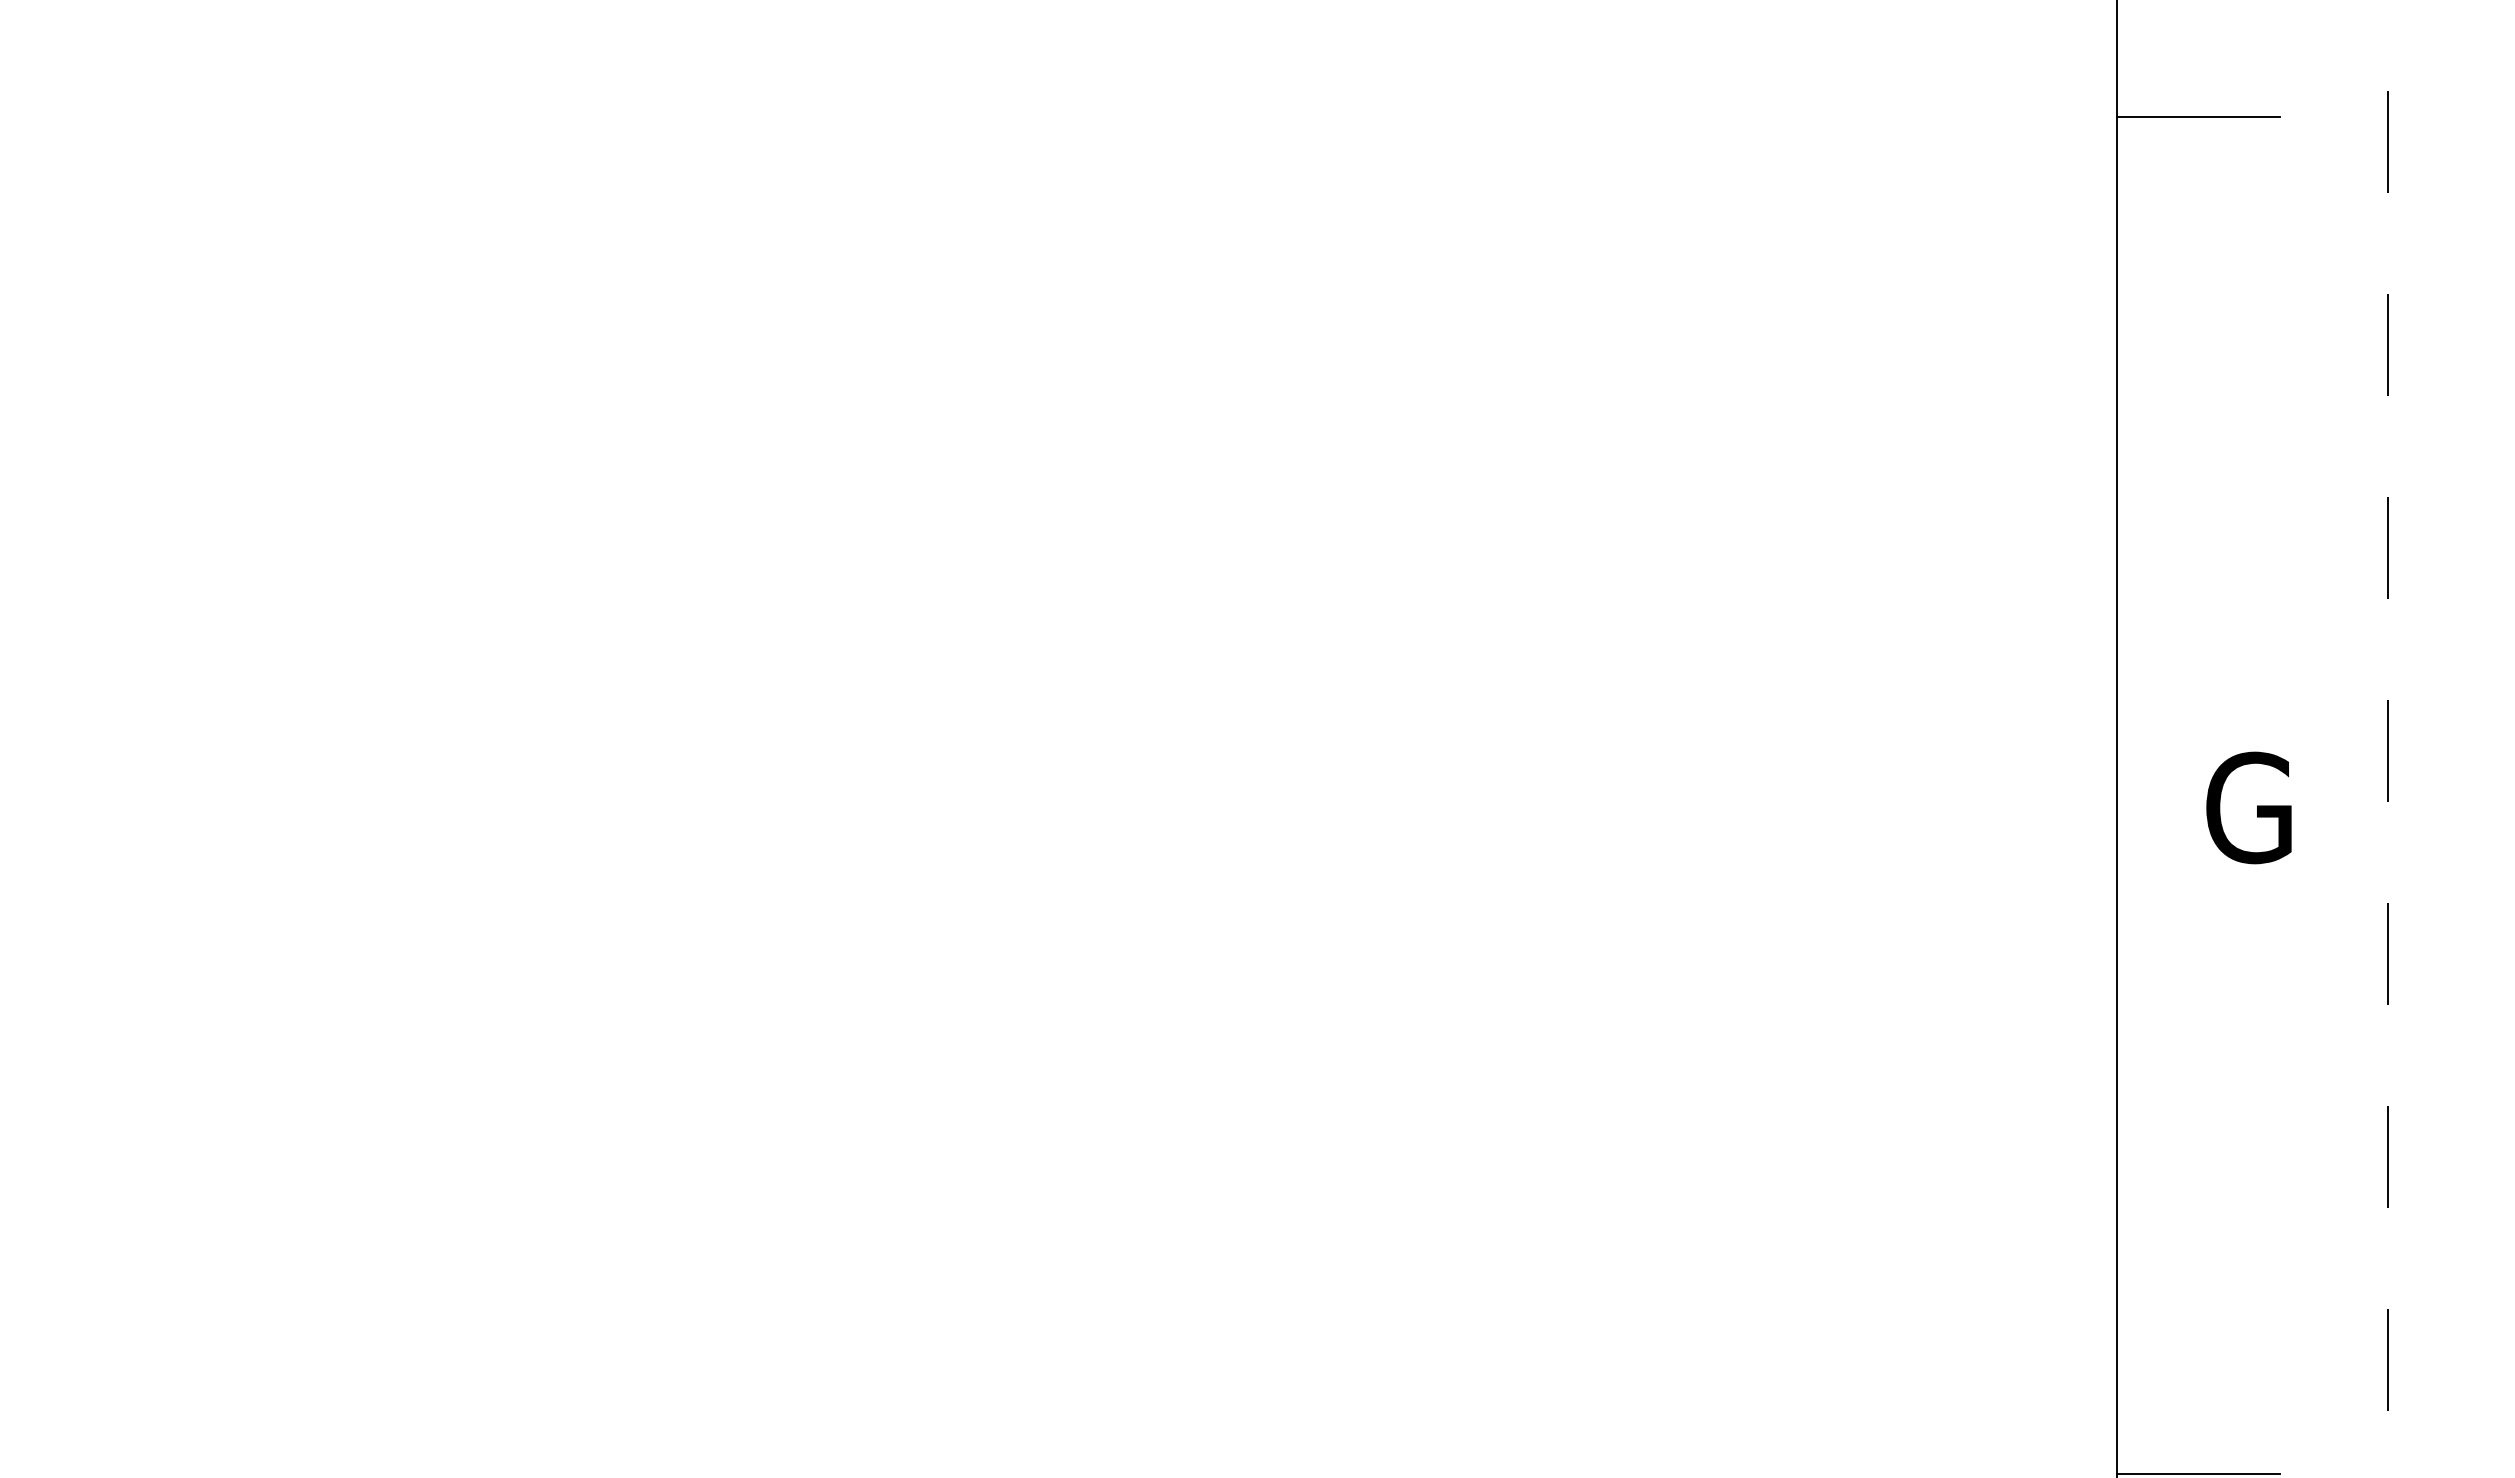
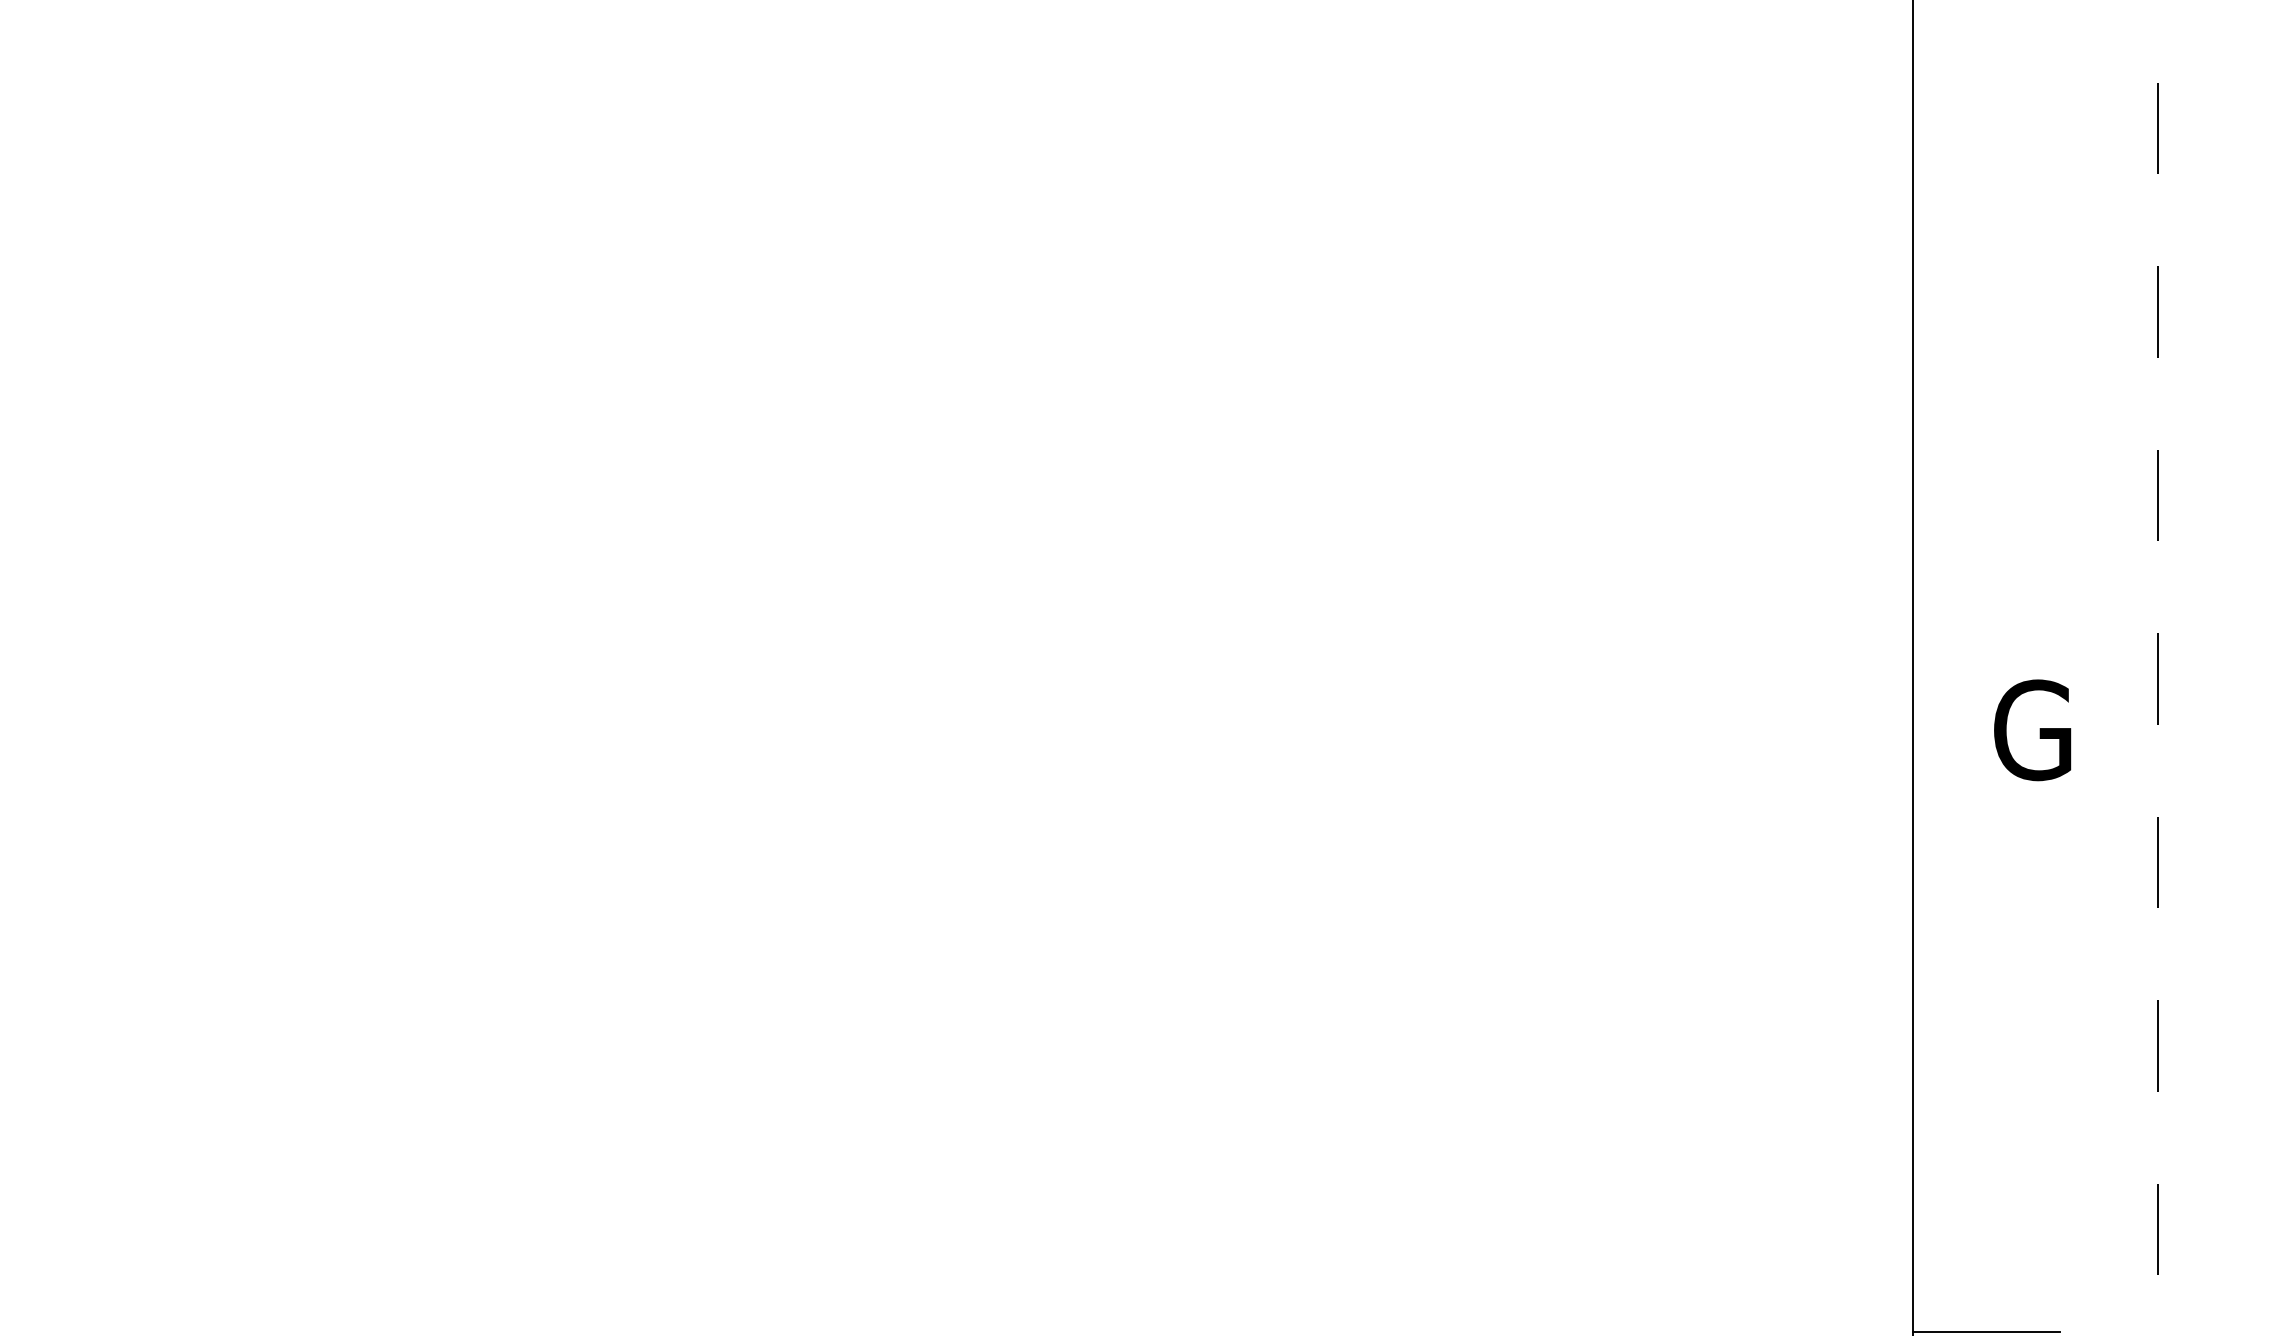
line: (2197, 116) -> (1986, 105), removed

